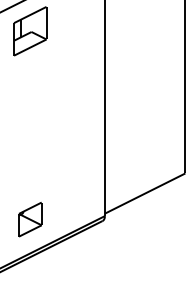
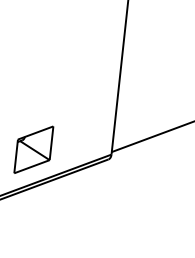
part: (30, 219) -> (34, 149), size x1.43

